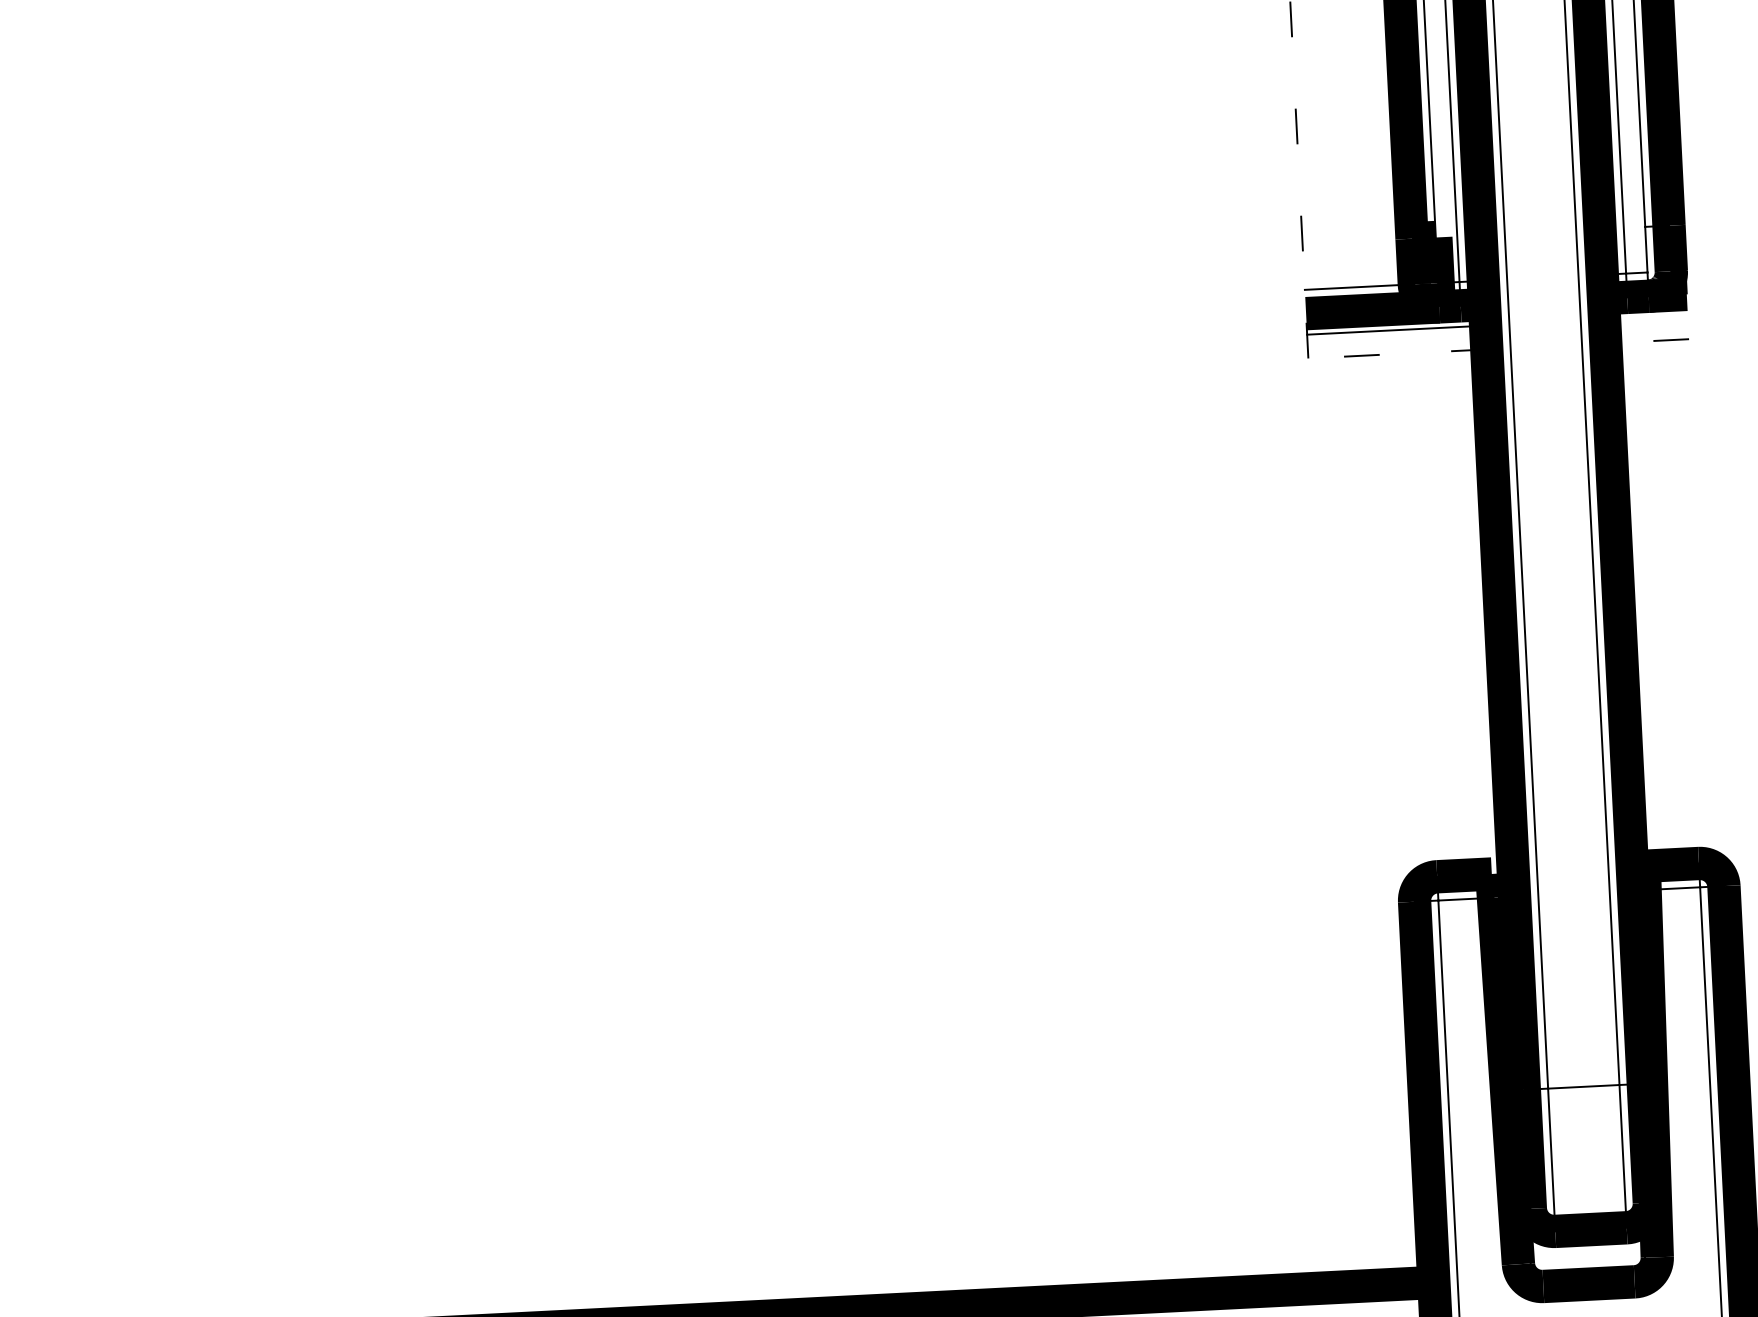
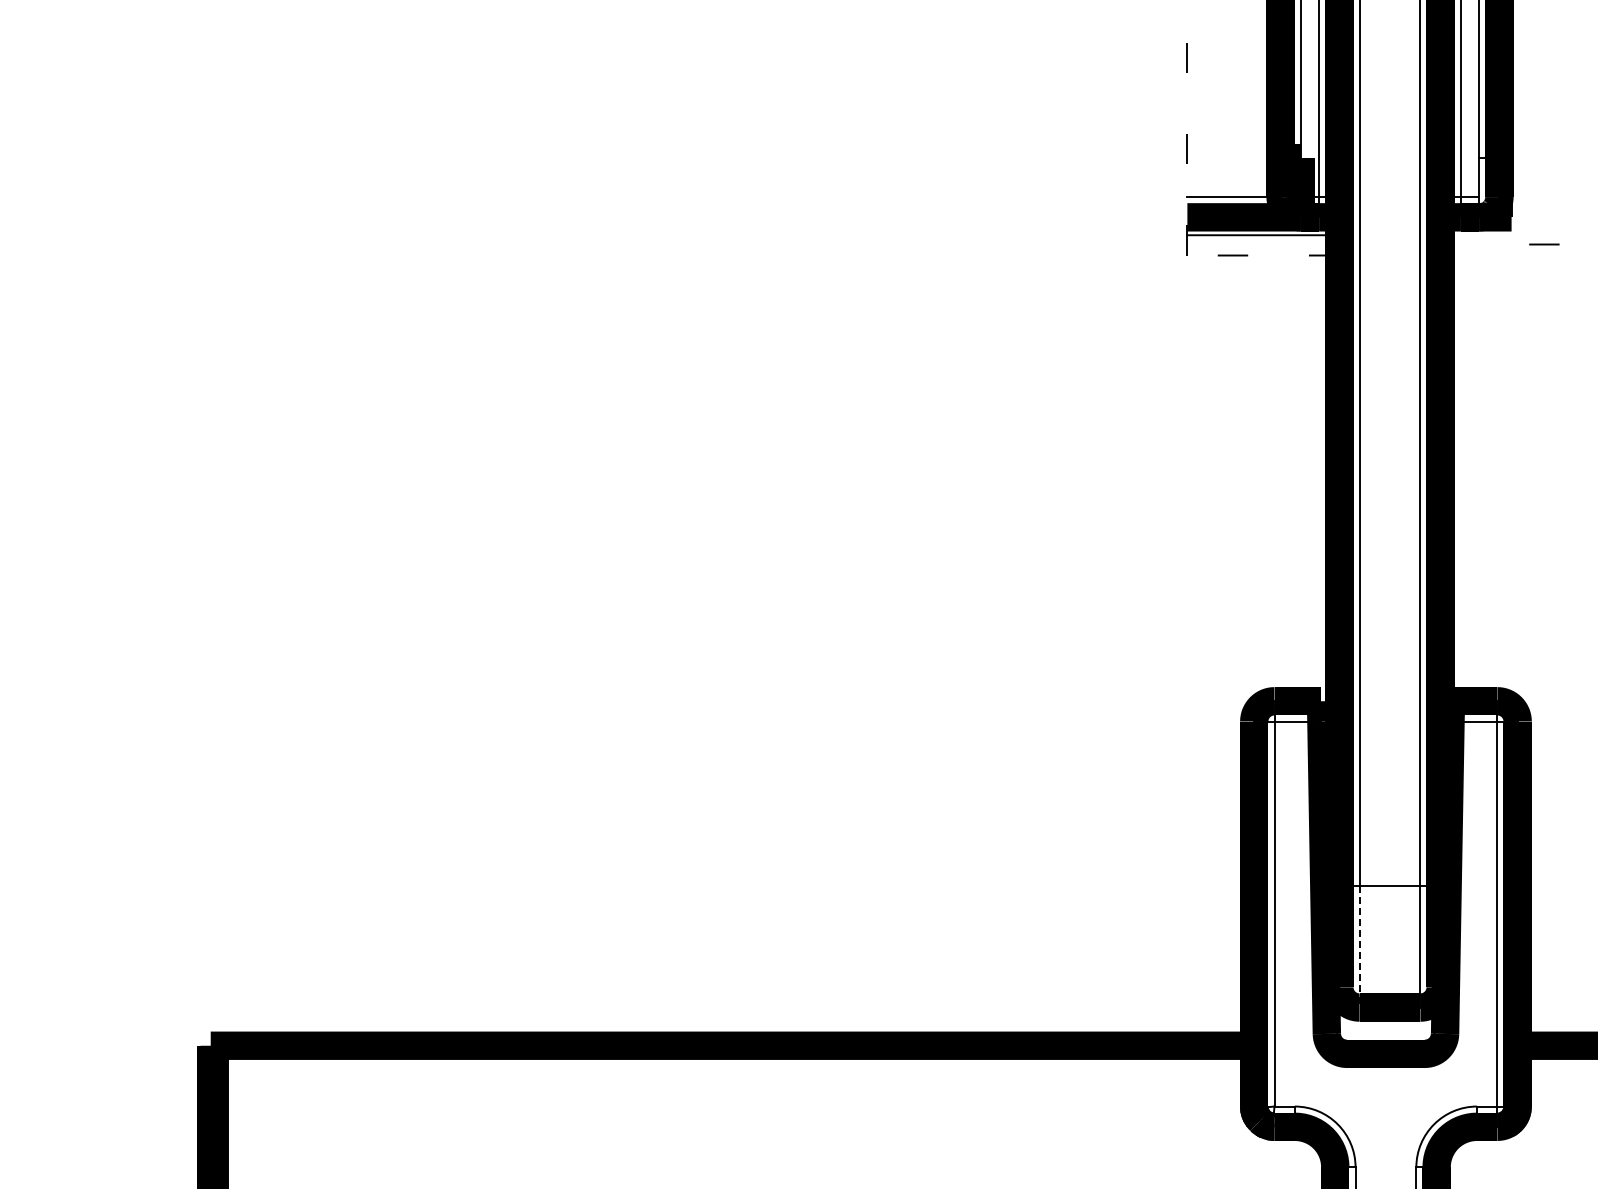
line: (1671, 340) -> (1544, 244), moved
line: (1551, 1159) -> (1359, 946), solid -> dashed

